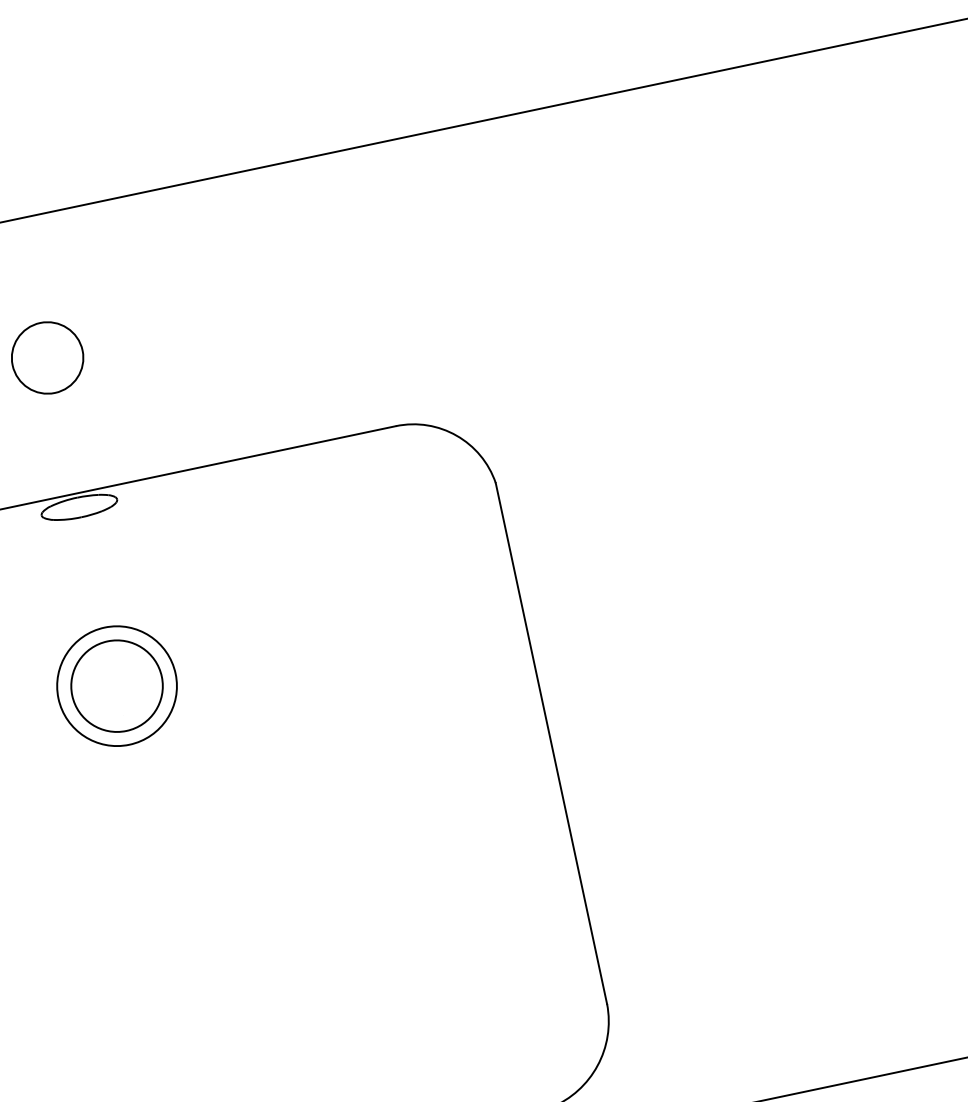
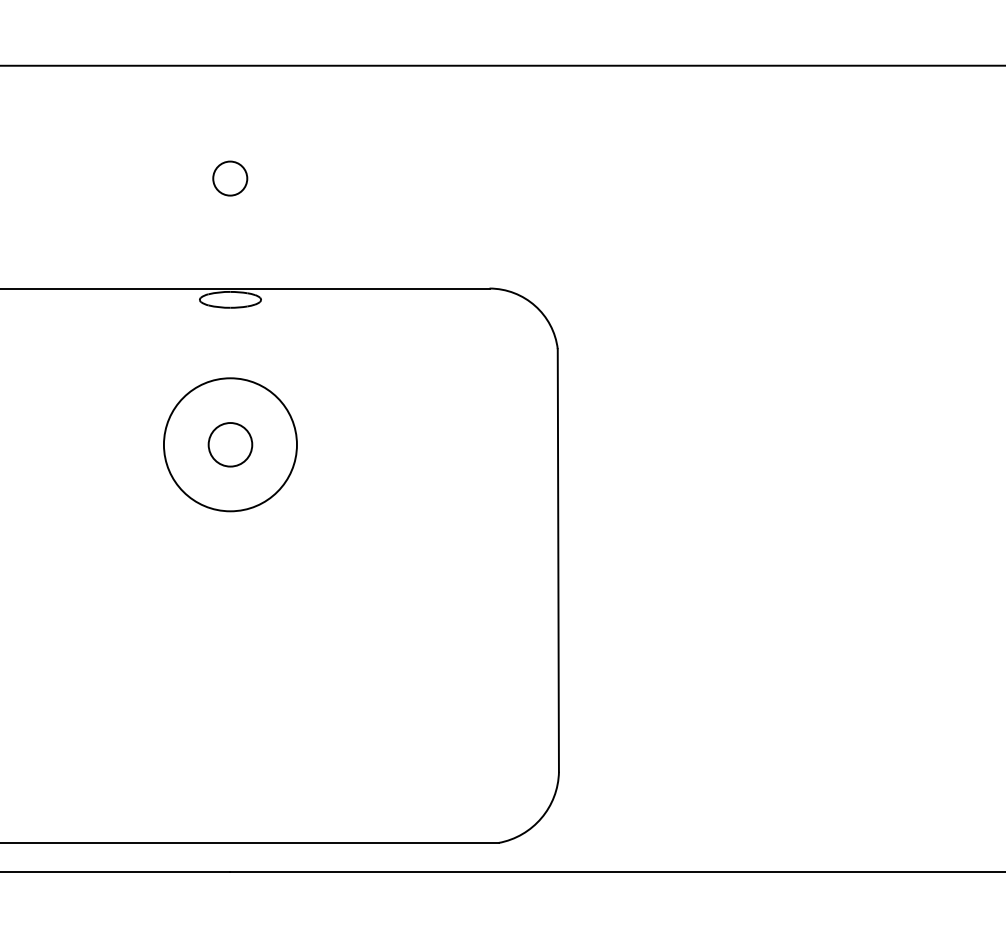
circle: (46, 358) -> (229, 178), size x0.6
circle: (117, 685) -> (230, 444), size x0.6
circle: (115, 686) -> (229, 444), size x1.4

